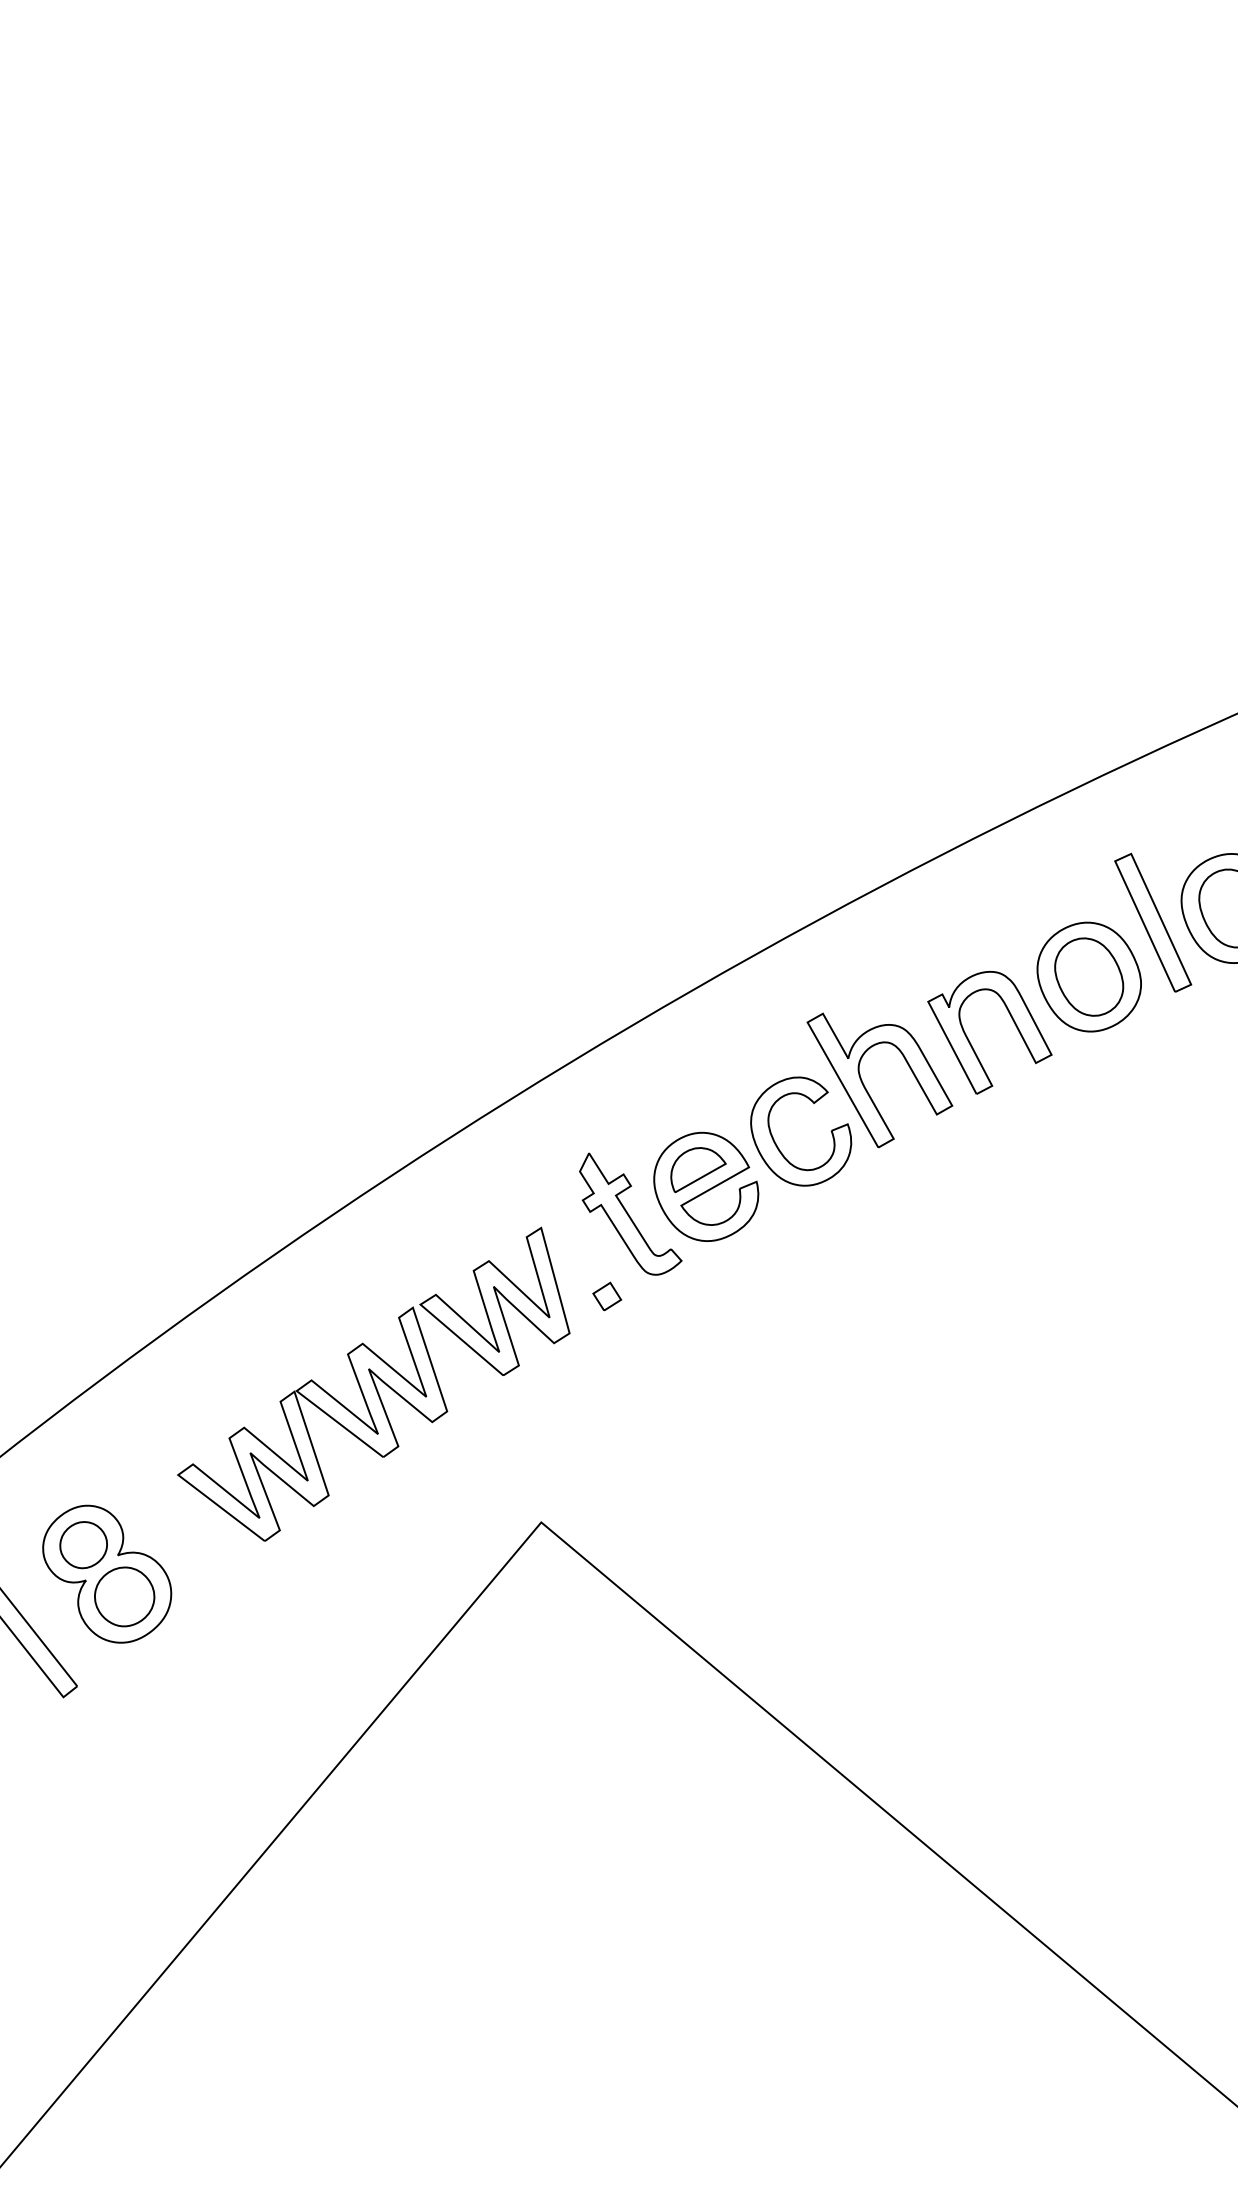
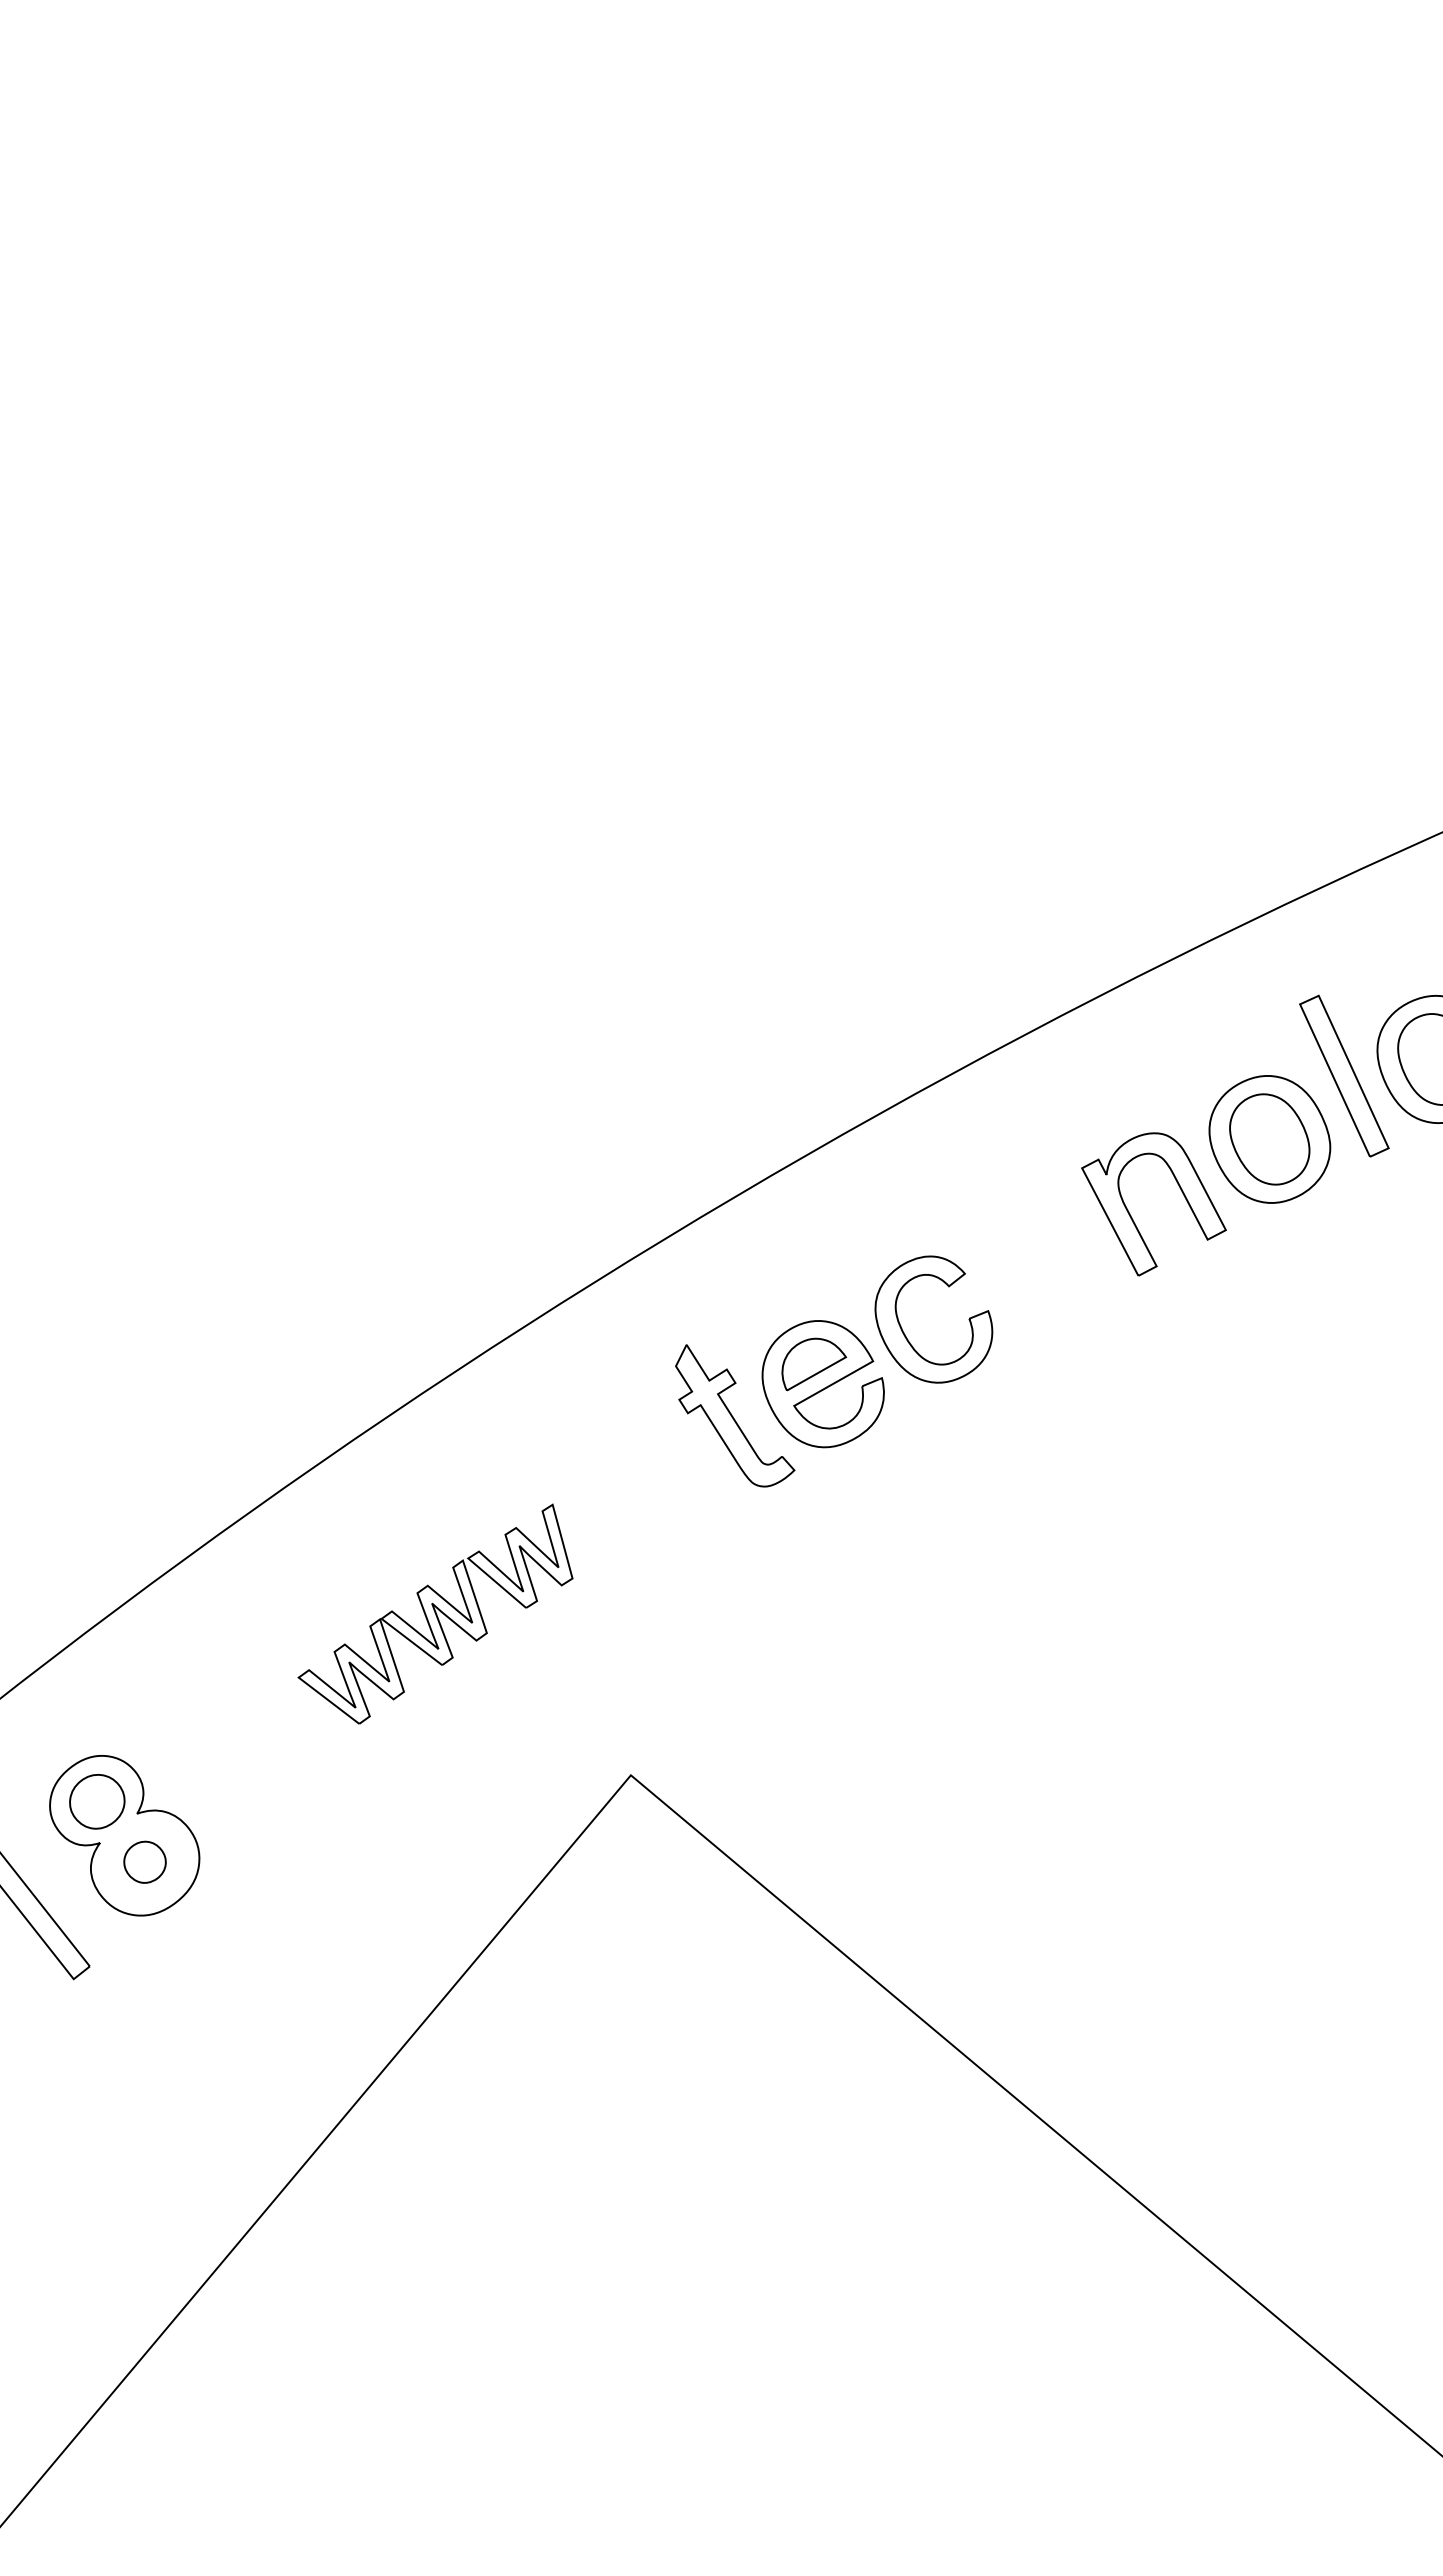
part: (865, 1087) -> (1009, 1268), removed
part: (606, 1296) -> (707, 1511), removed
part: (373, 1383) -> (435, 1613), size x0.6
part: (124, 1597) -> (144, 1862), size x0.6

